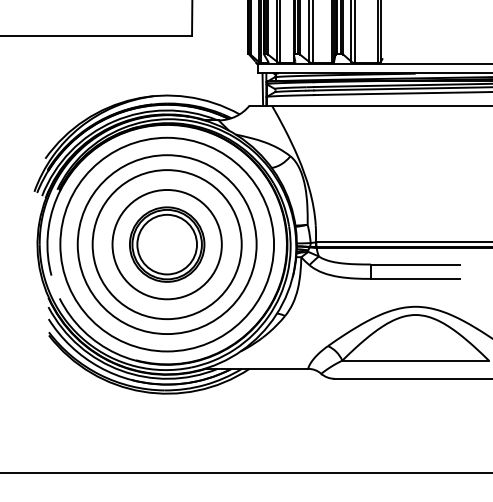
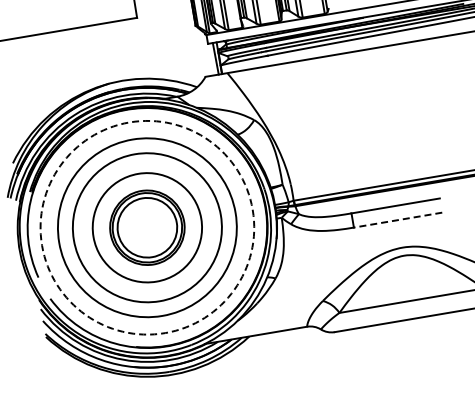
circle: (167, 244) -> (147, 227), solid -> dashed
line: (415, 278) -> (397, 219), solid -> dashed

